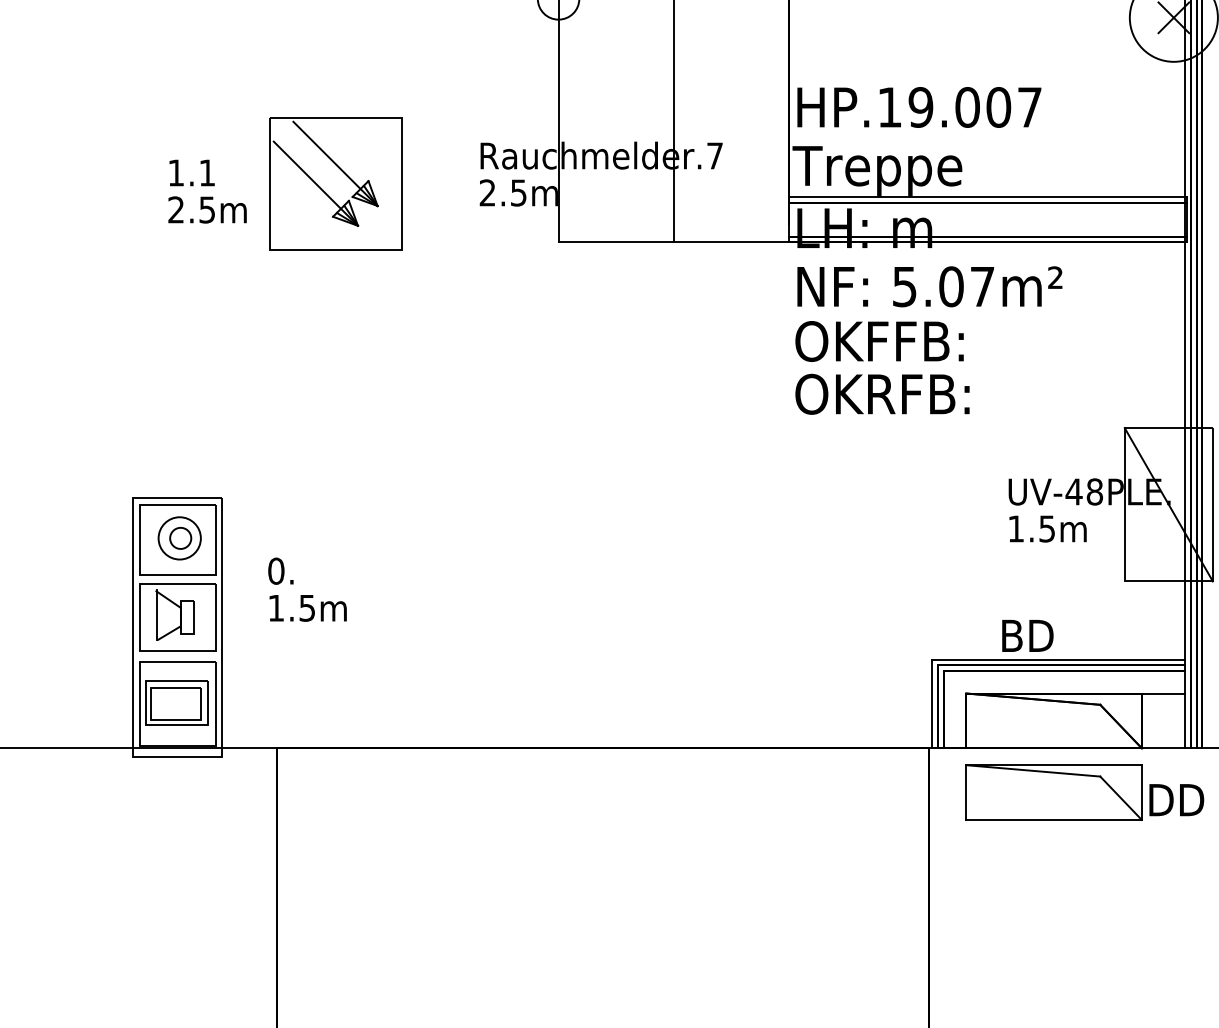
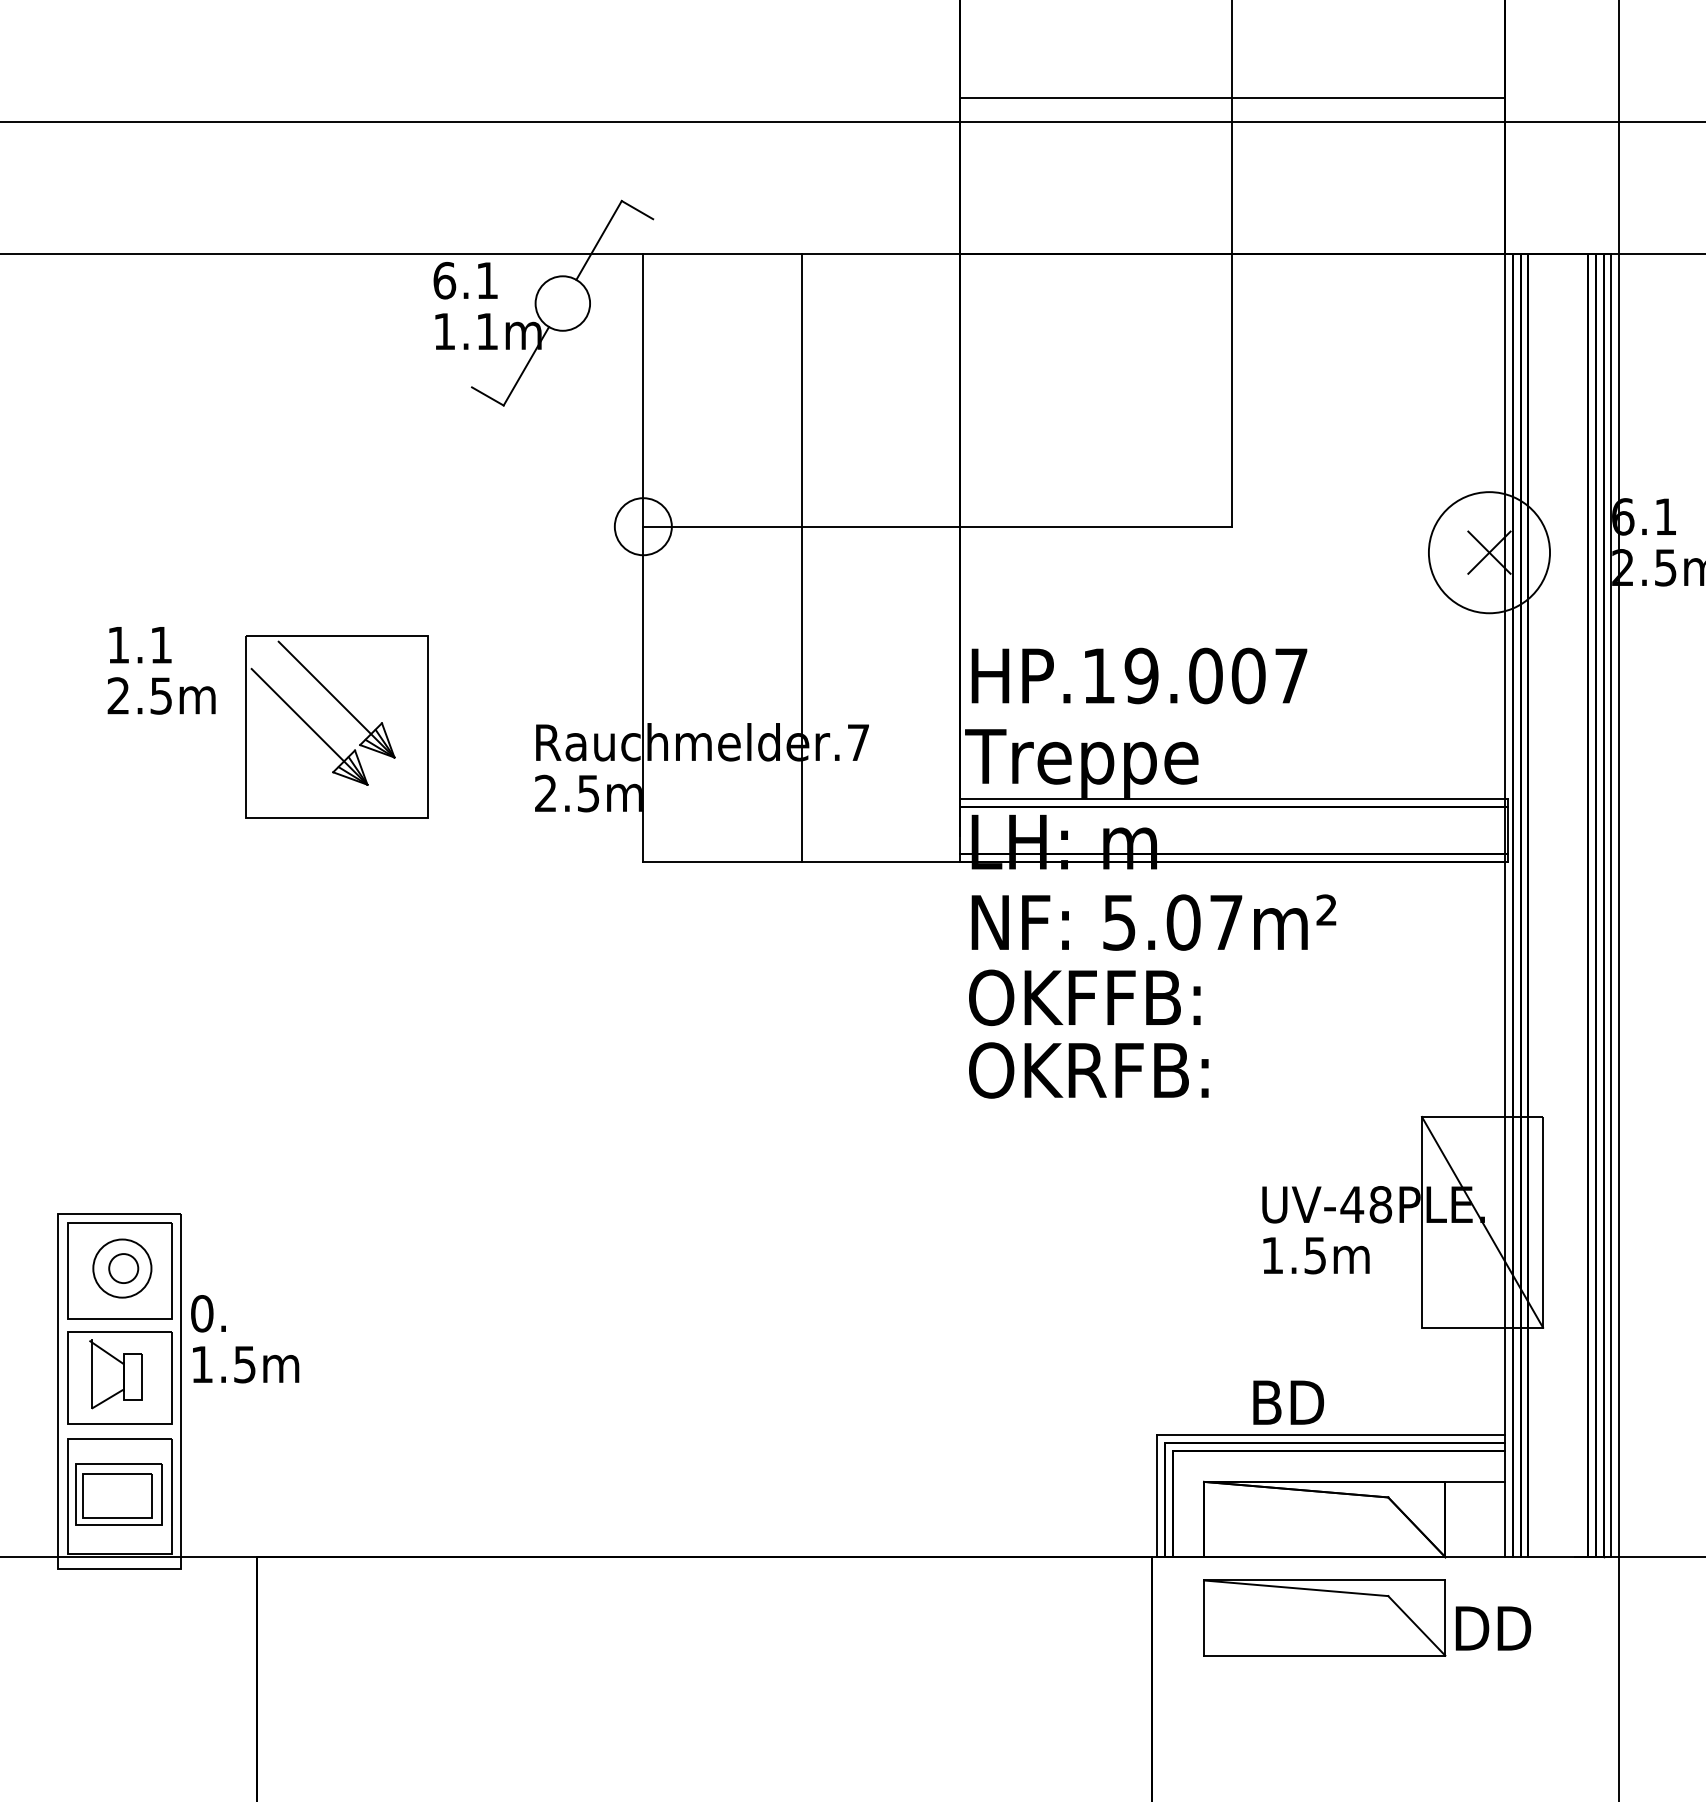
part: (335, 183) -> (336, 726), moved
text: (207, 191) -> (161, 670), moved
text: (307, 589) -> (245, 1339), moved

